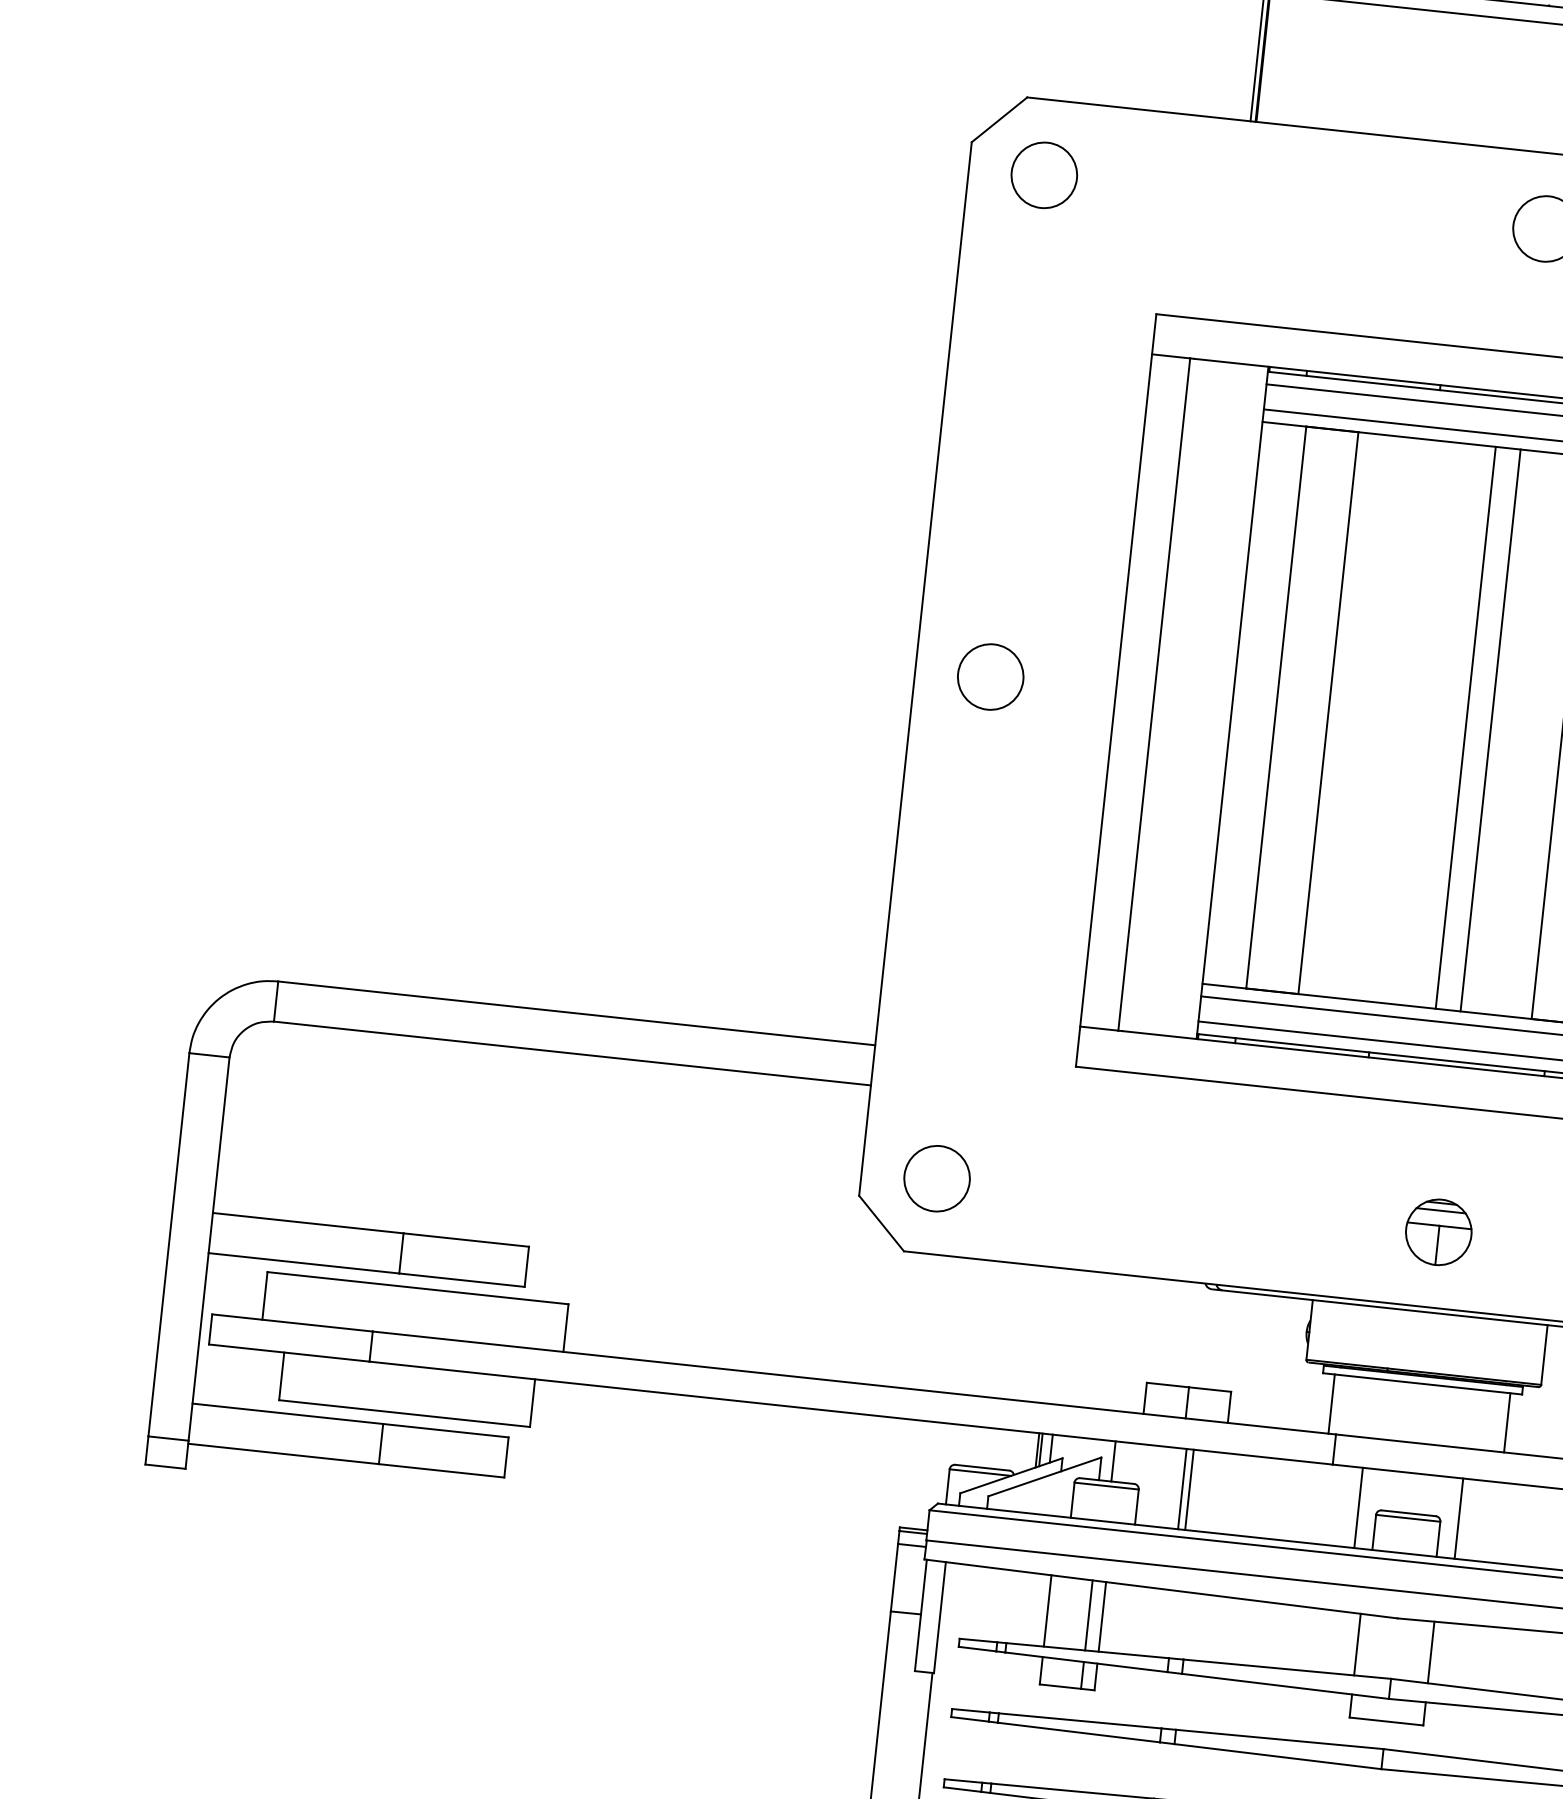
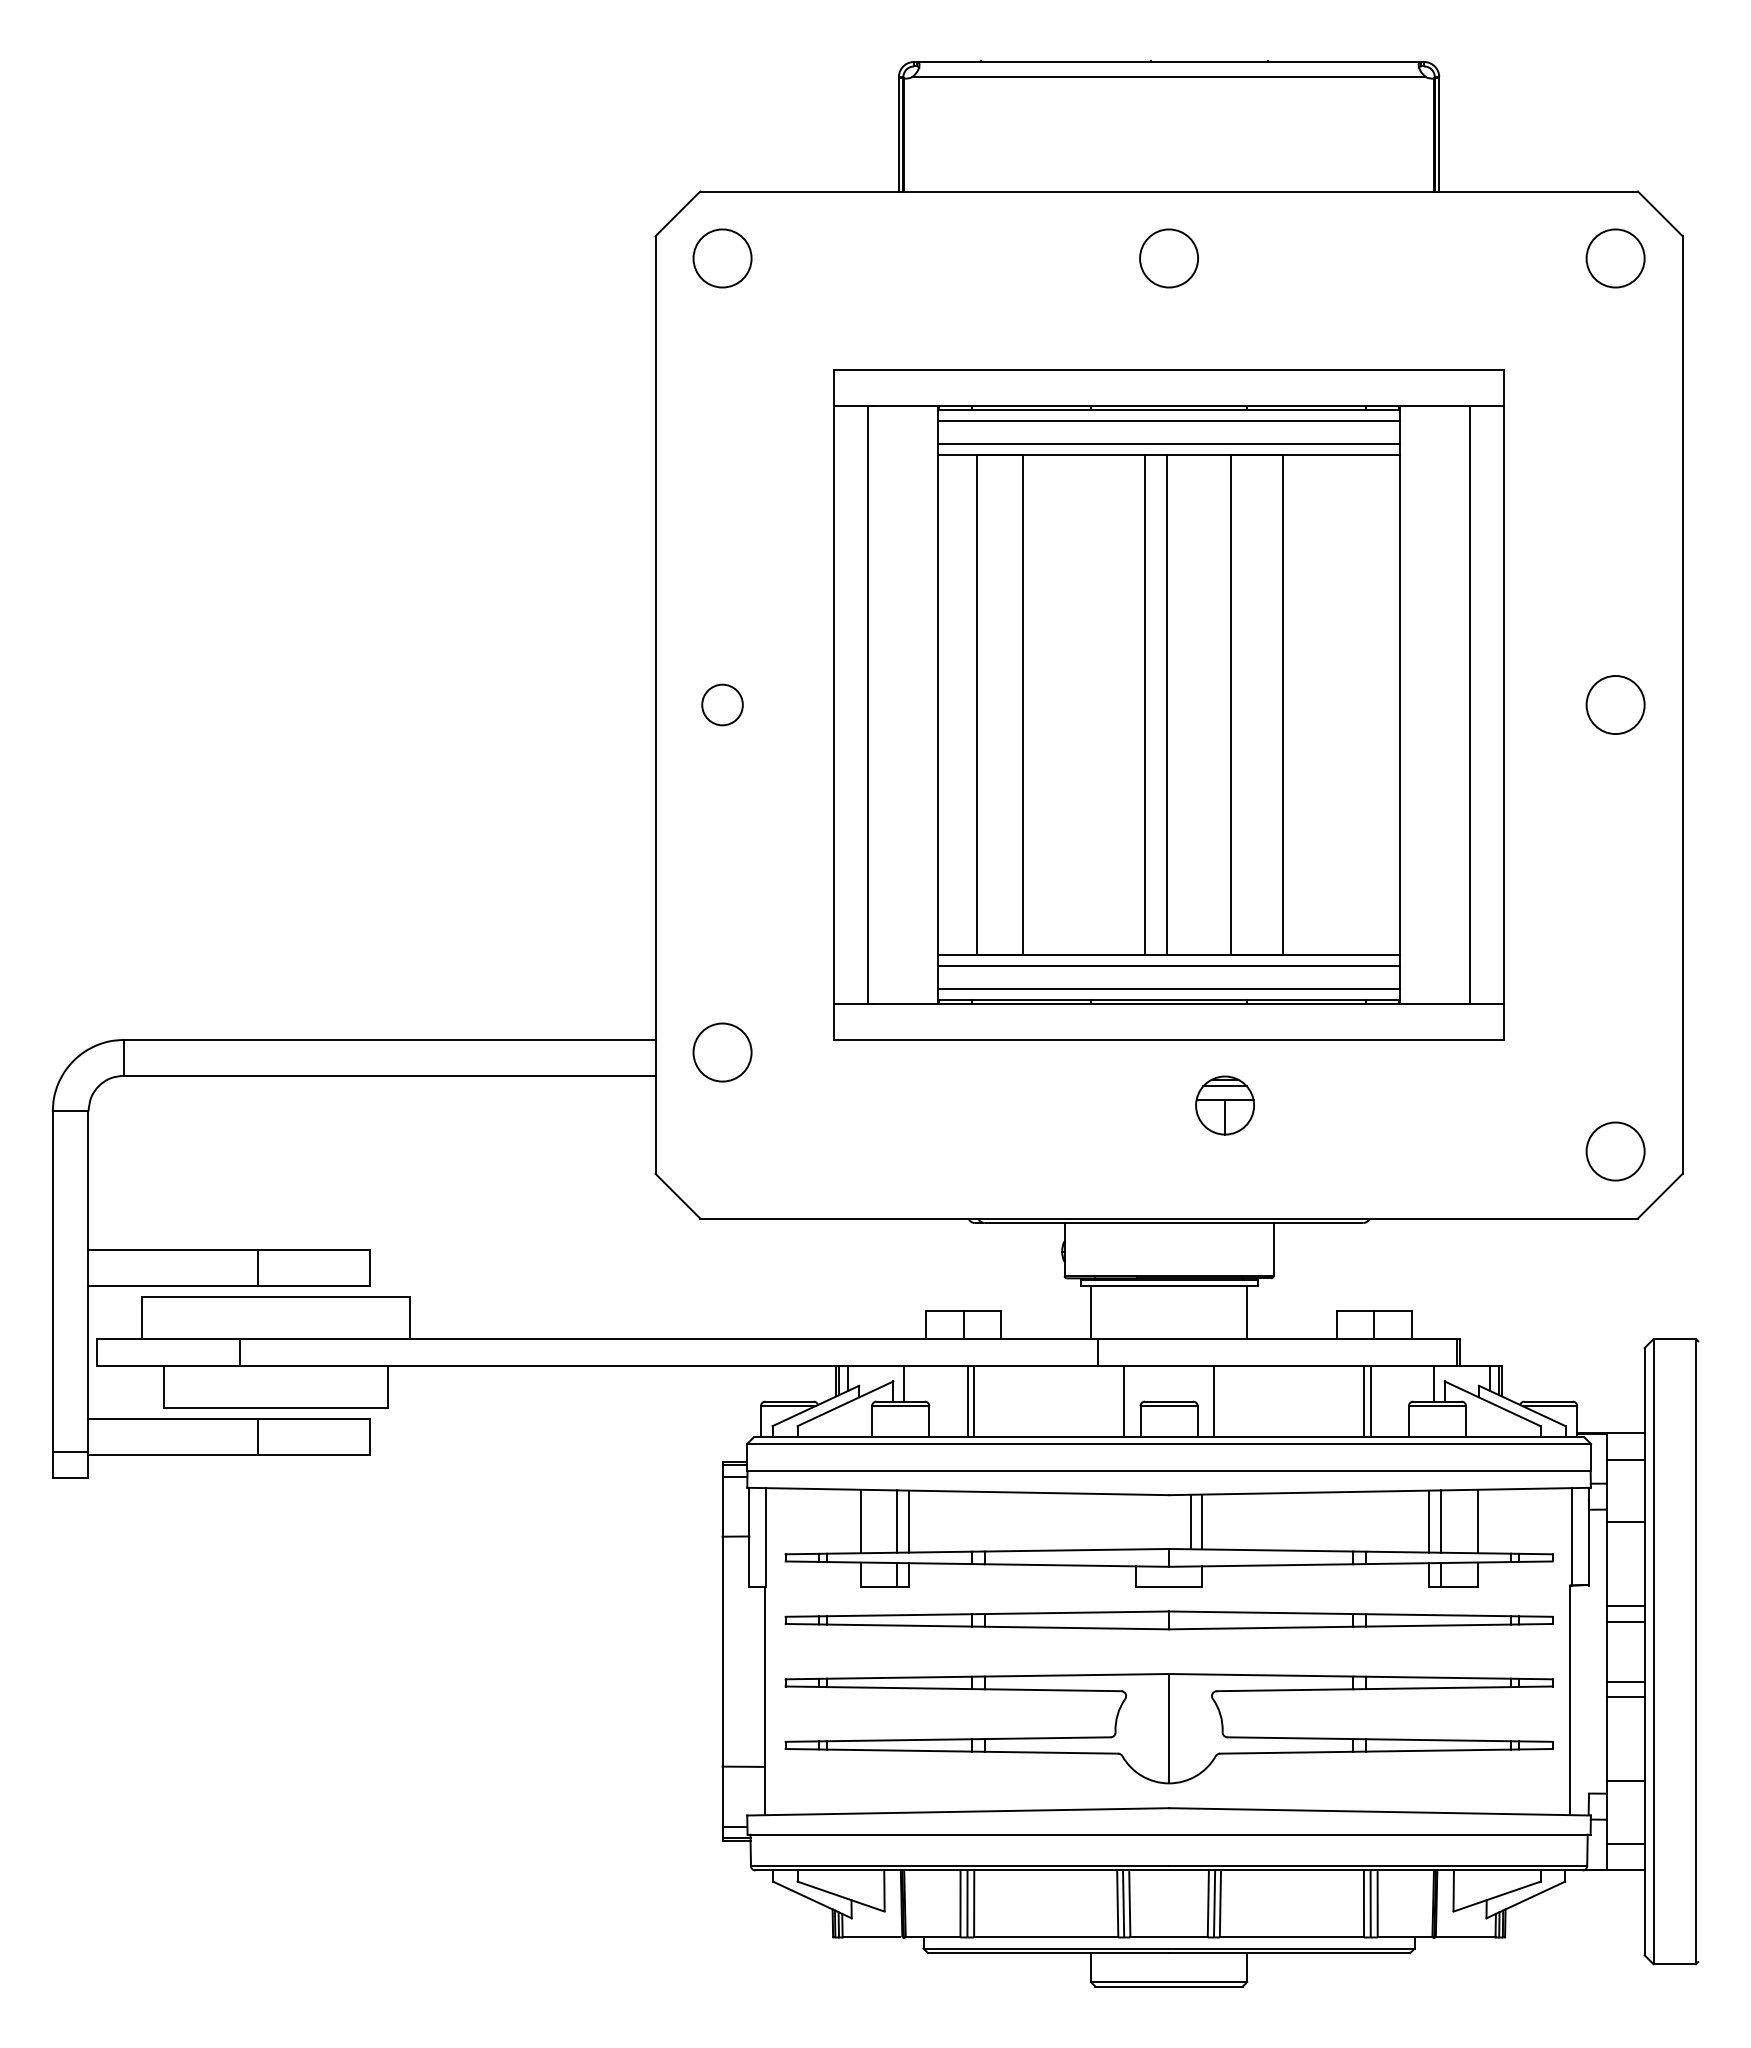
circle: (990, 677) -> (722, 705), size x0.7
circle: (937, 1178) -> (722, 1052), moved
part: (1438, 1232) -> (1224, 1105), moved
line: (1357, 1644) -> (1191, 1521), moved

